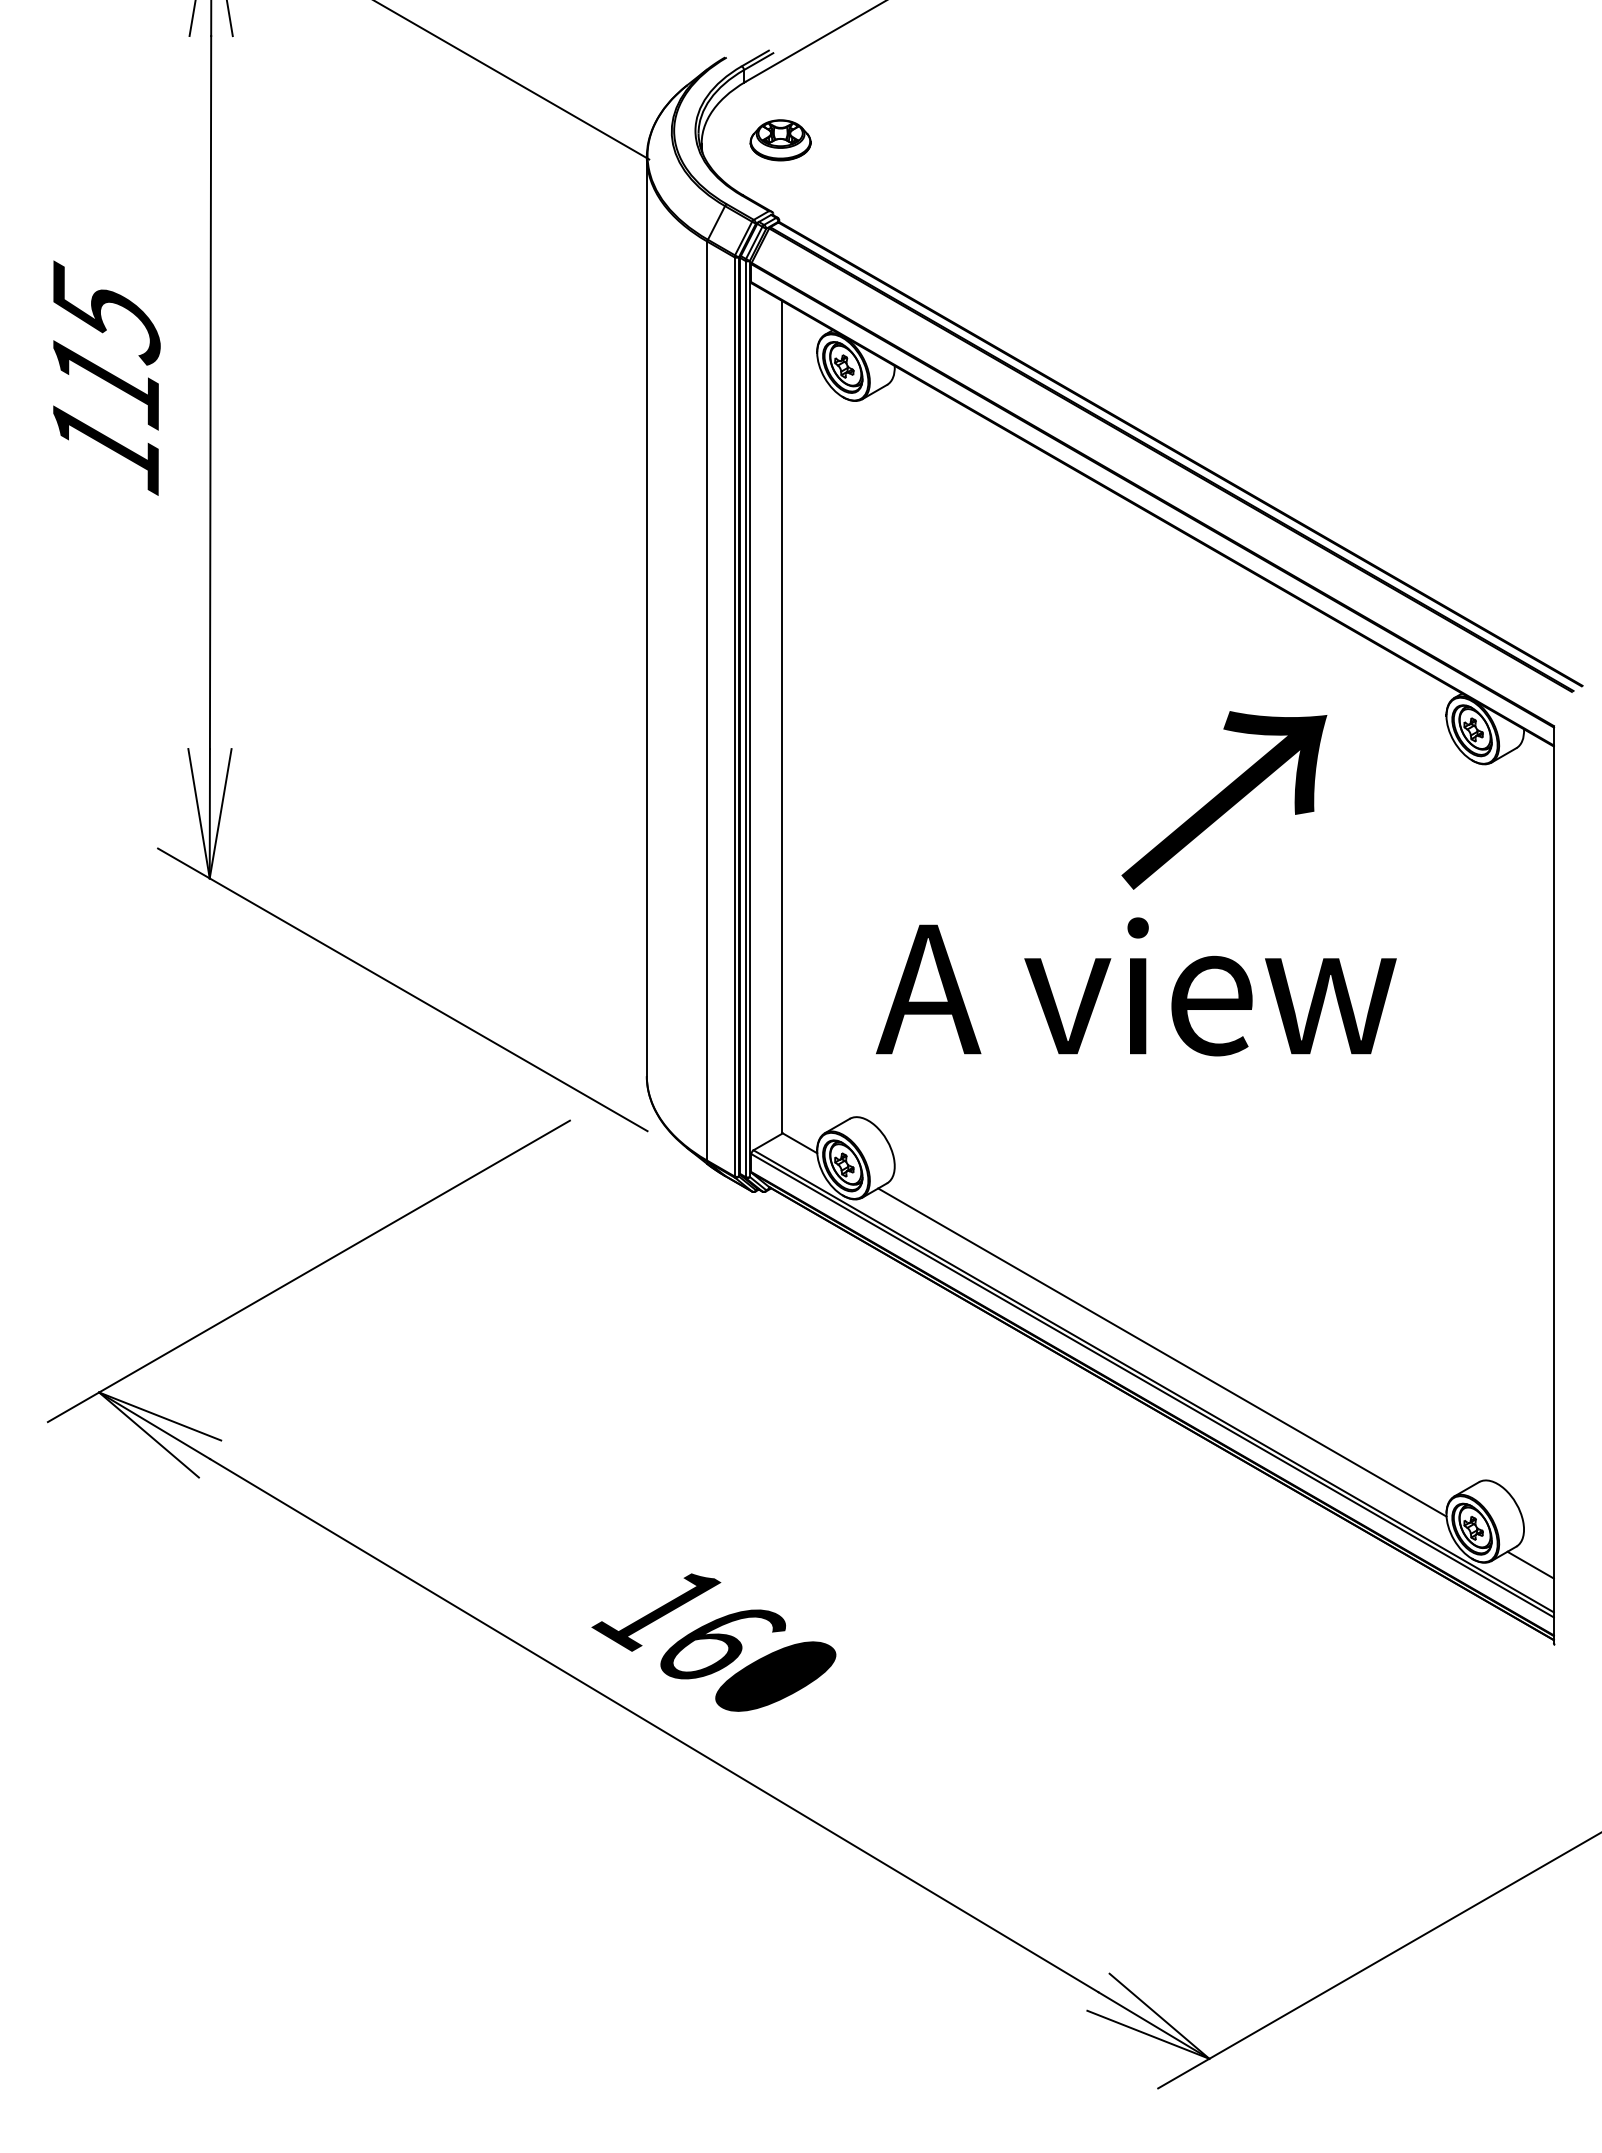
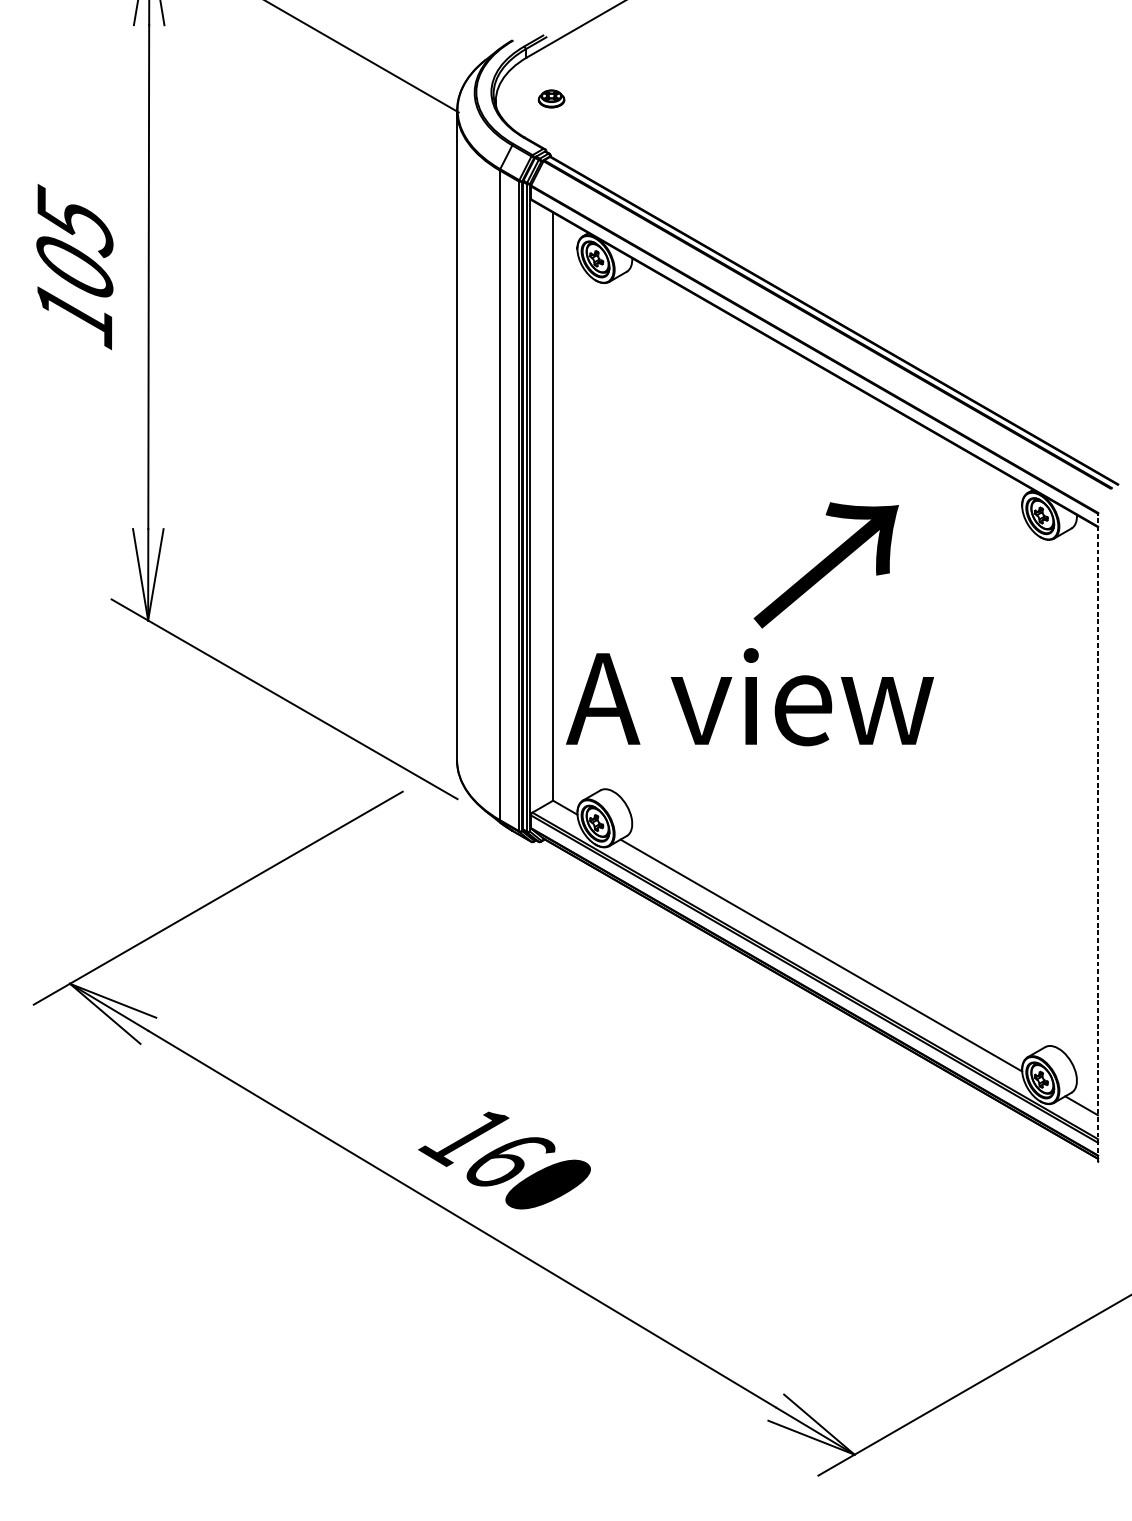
part: (780, 140) -> (551, 99), size x0.6
text: (105, 382) -> (74, 270), 115 -> 105
text: (1224, 800) -> (826, 565), moved
text: (1136, 986) -> (750, 696), moved
line: (1553, 1184) -> (1097, 836), solid -> dashed

